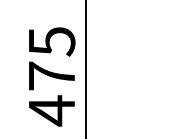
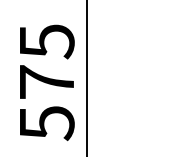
text: (52, 110) -> (47, 122), 475 -> 575

